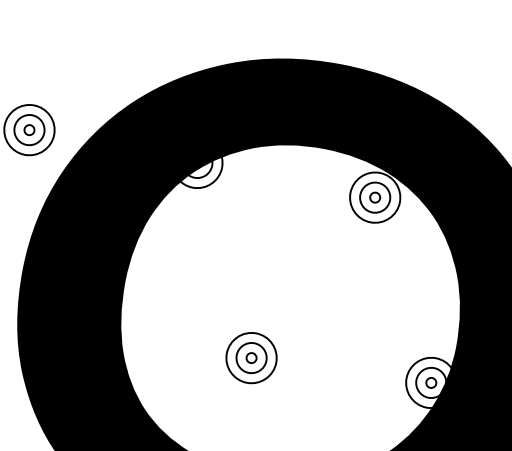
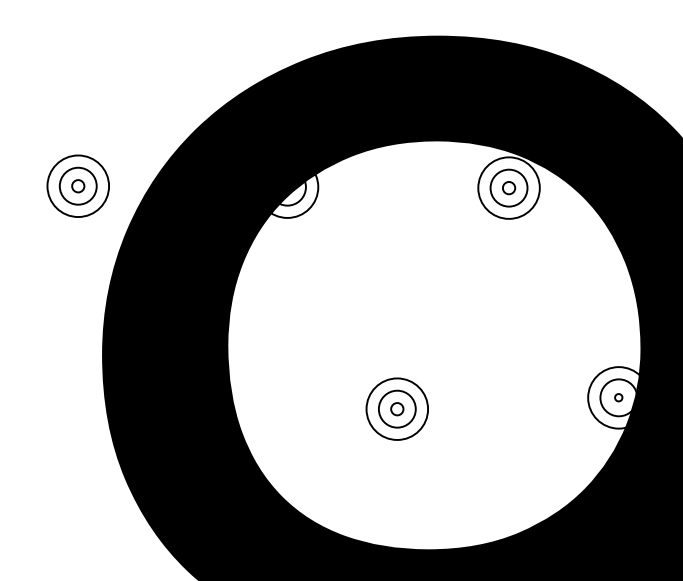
part: (431, 382) -> (618, 397), size x0.6

